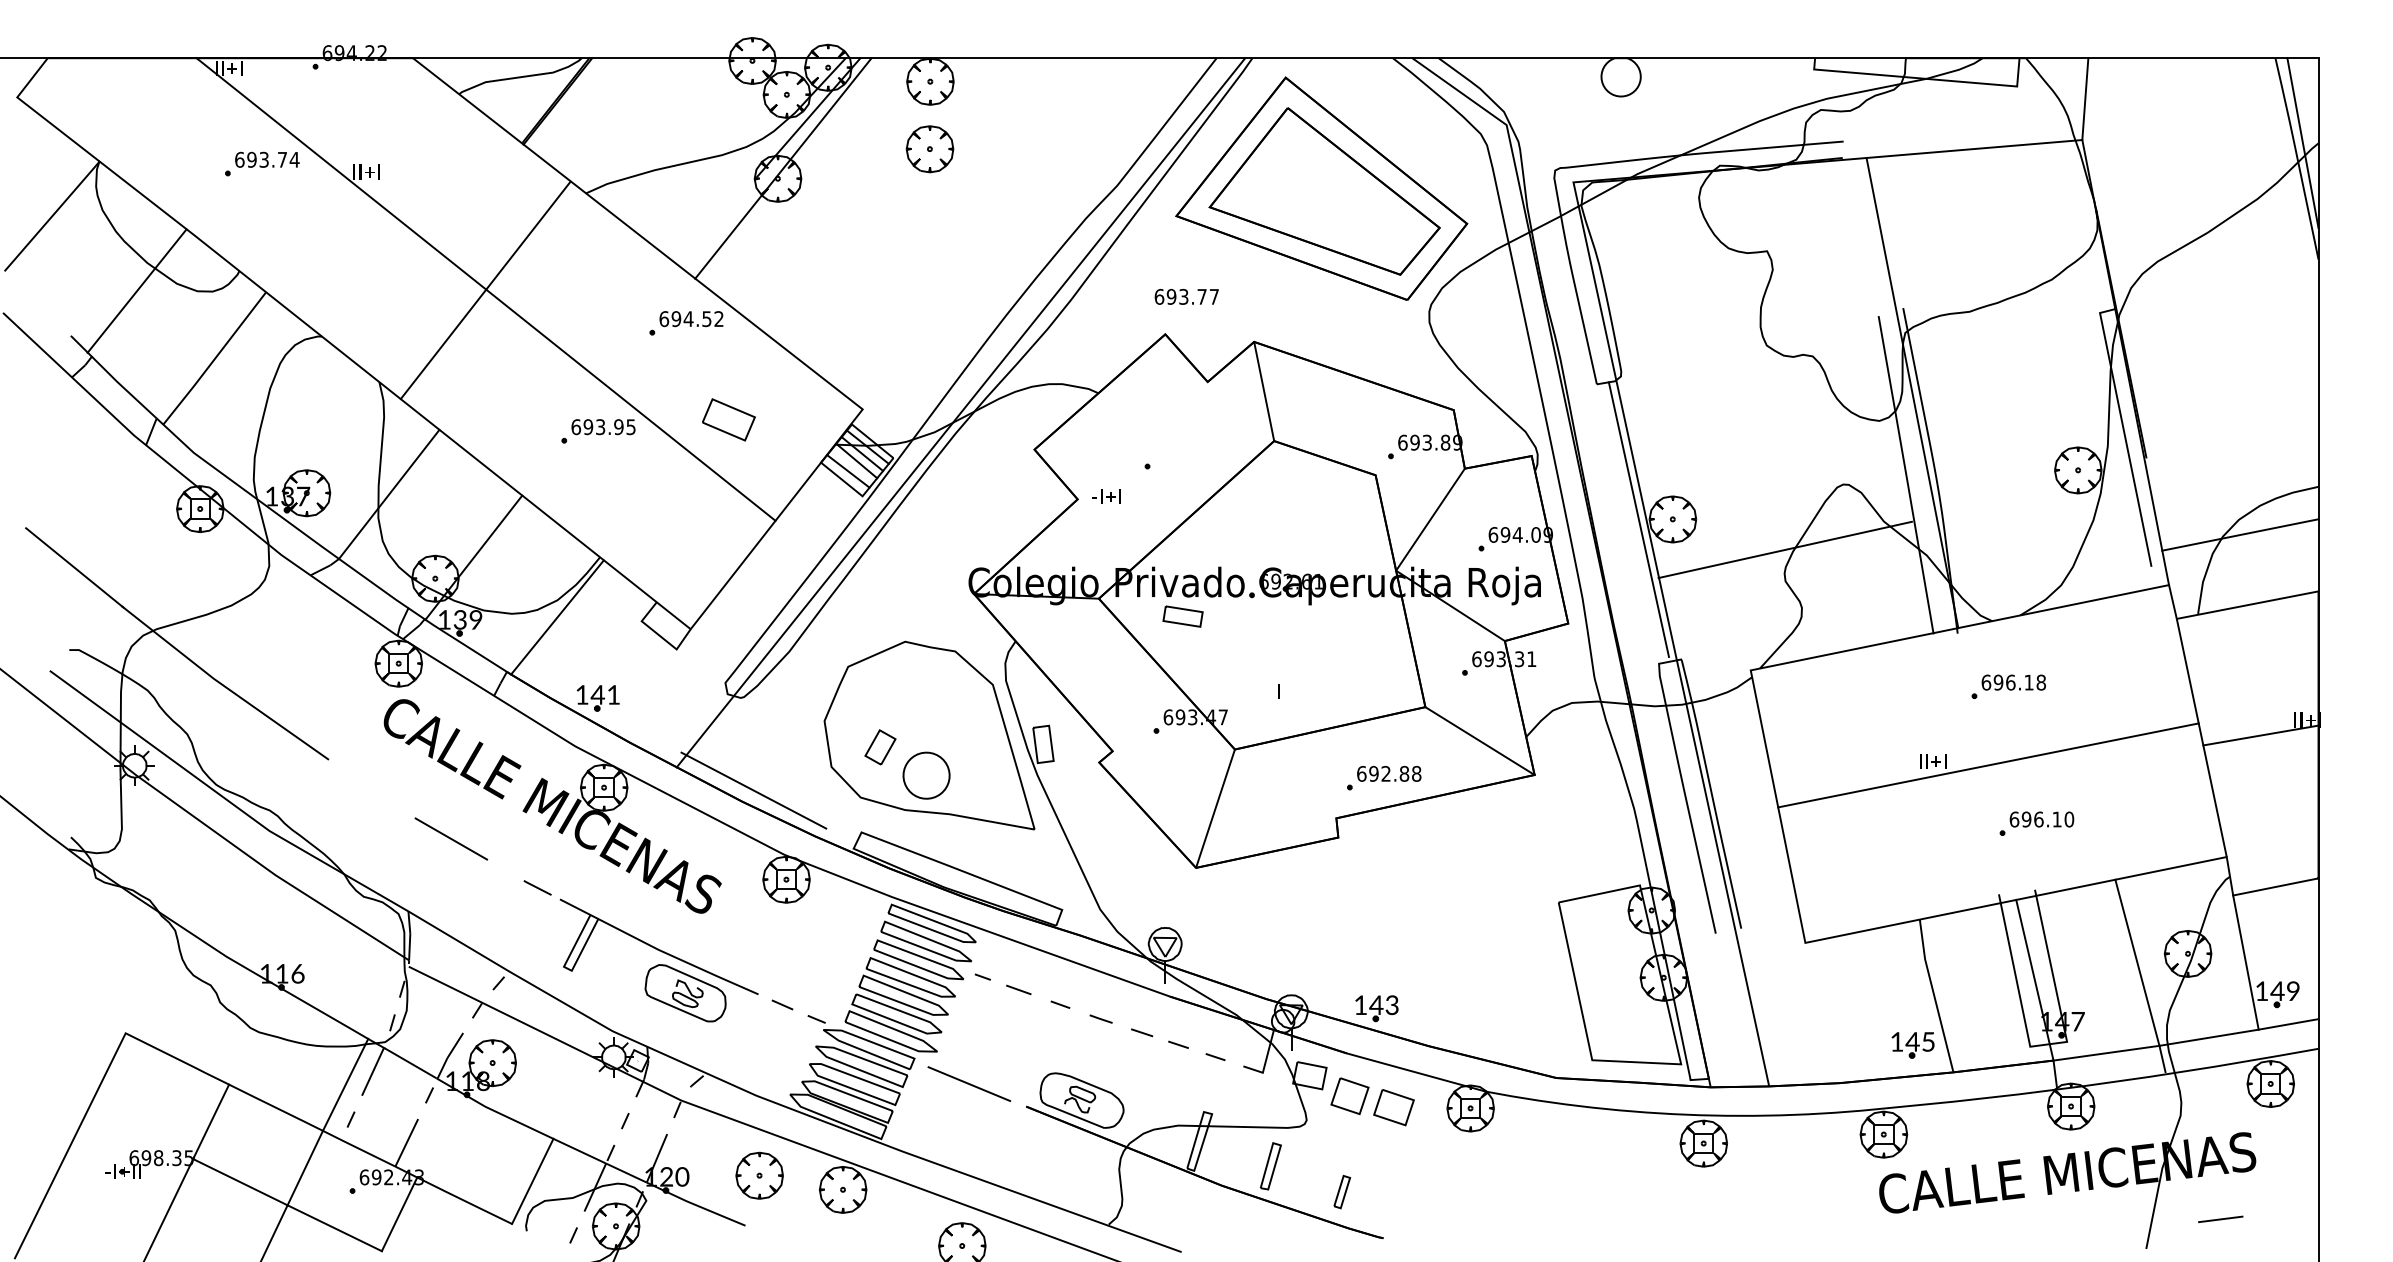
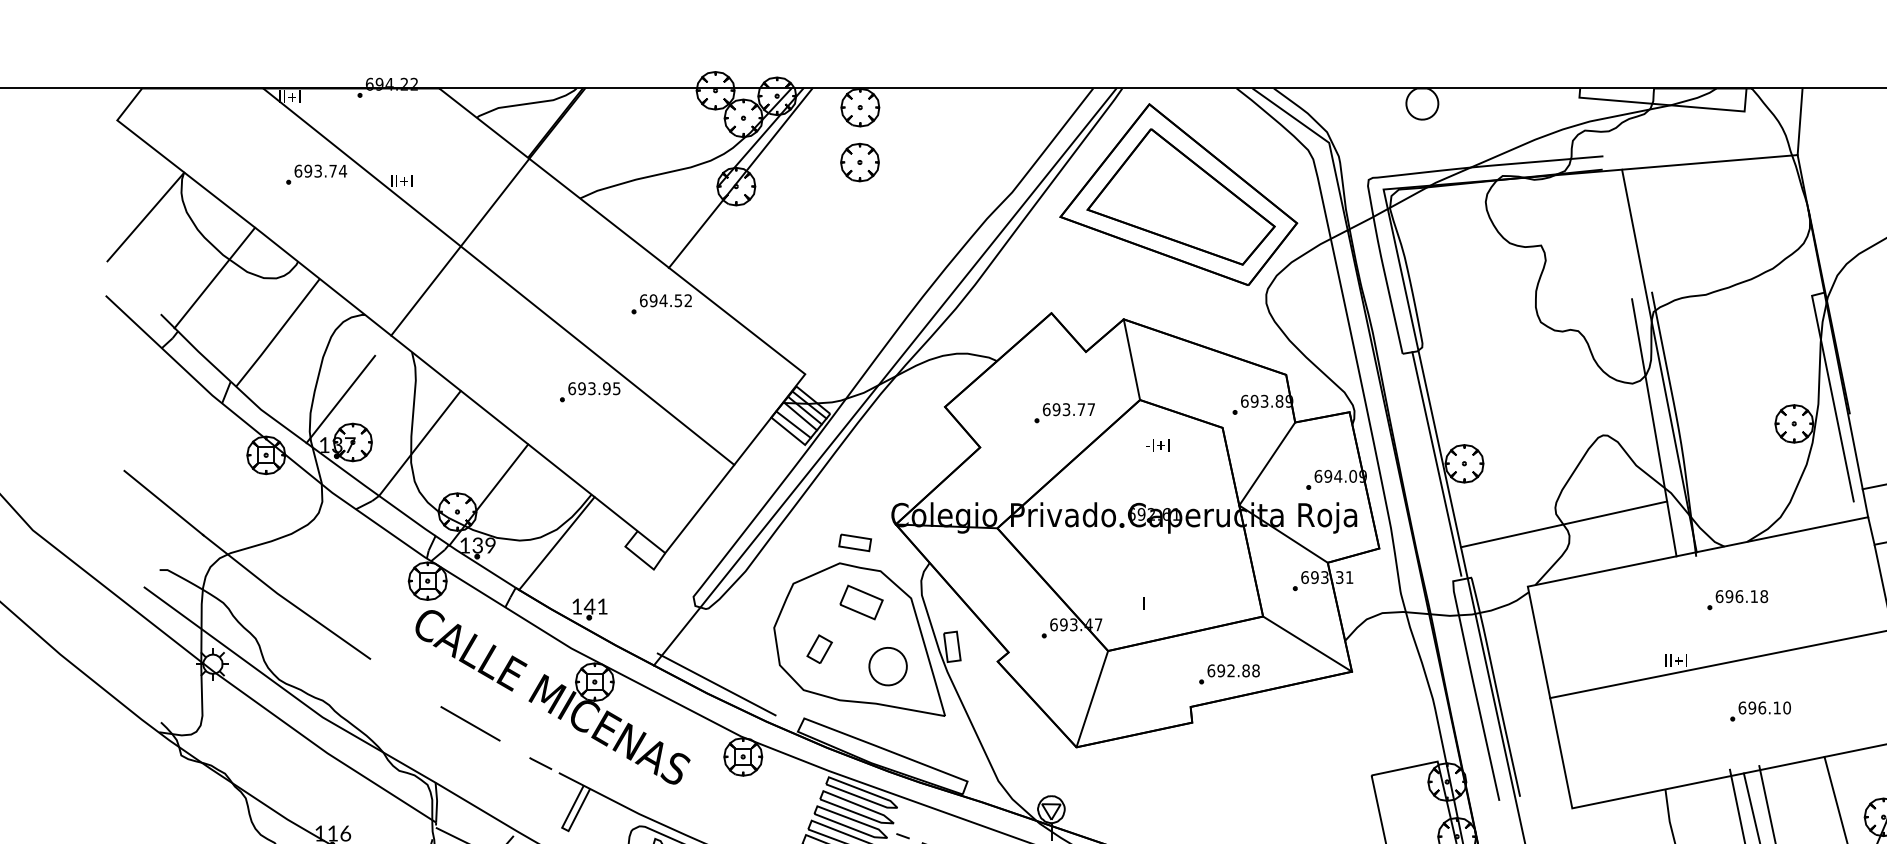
line: (485, 289) -> (460, 246), moved
text: (1186, 296) -> (1068, 409), moved
part: (728, 419) -> (861, 602), moved
line: (291, 439) -> (340, 398), added
text: (1106, 496) -> (1157, 445), moved
line: (1784, 549) -> (1563, 524), moved
part: (1182, 616) -> (854, 542), moved
part: (926, 775) -> (888, 666), moved

